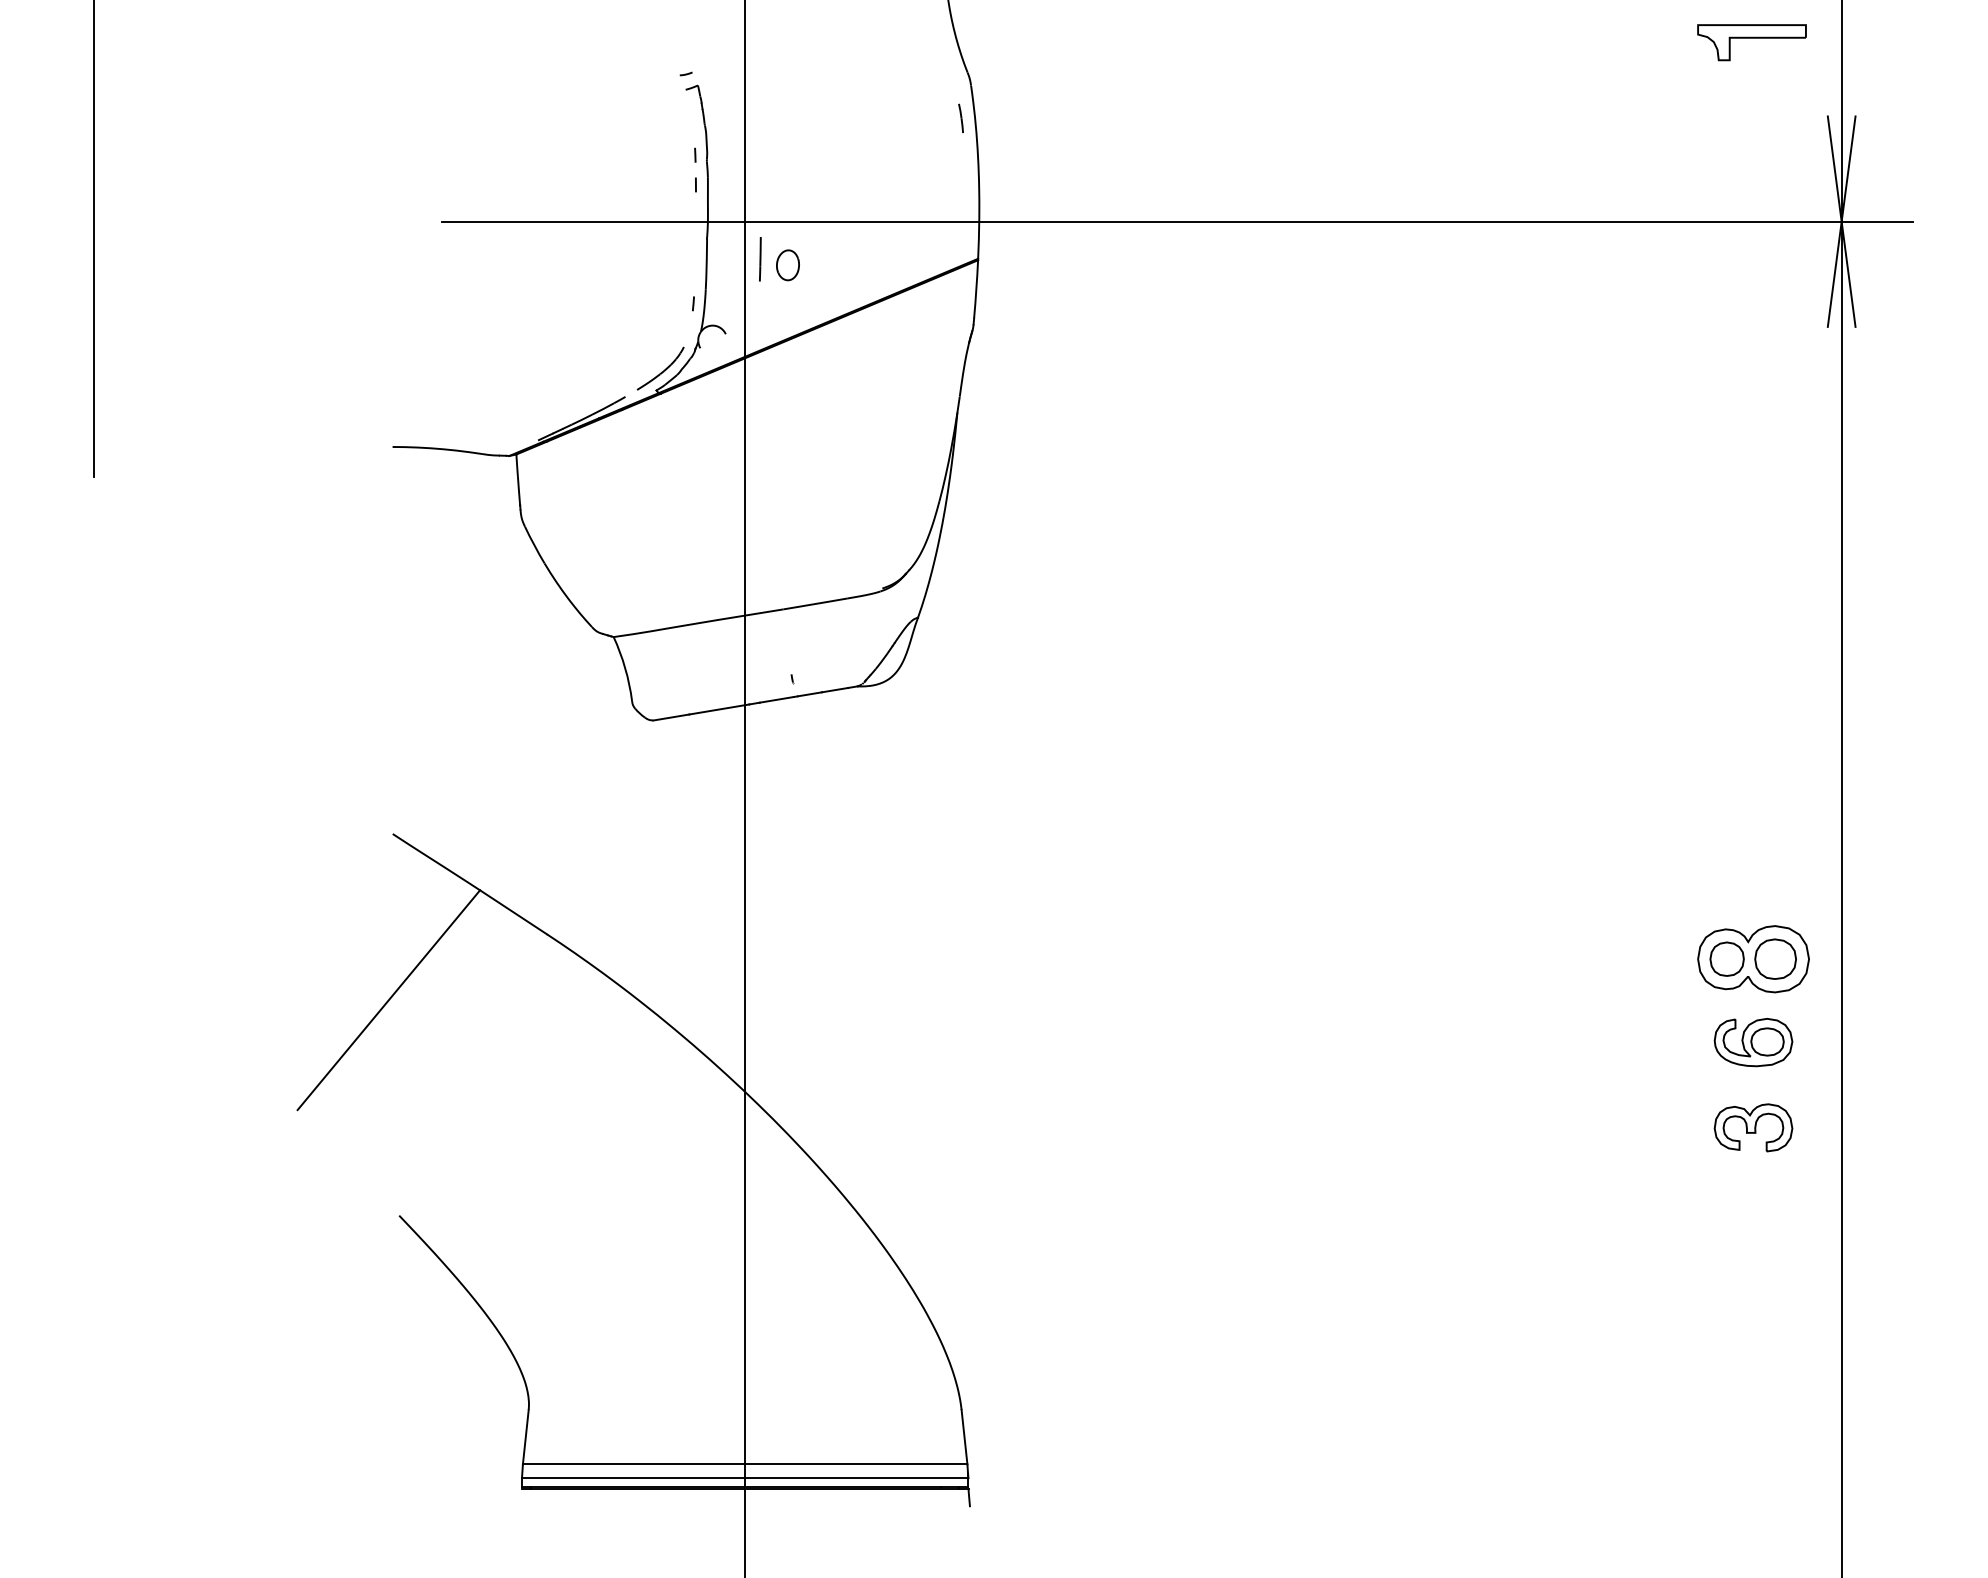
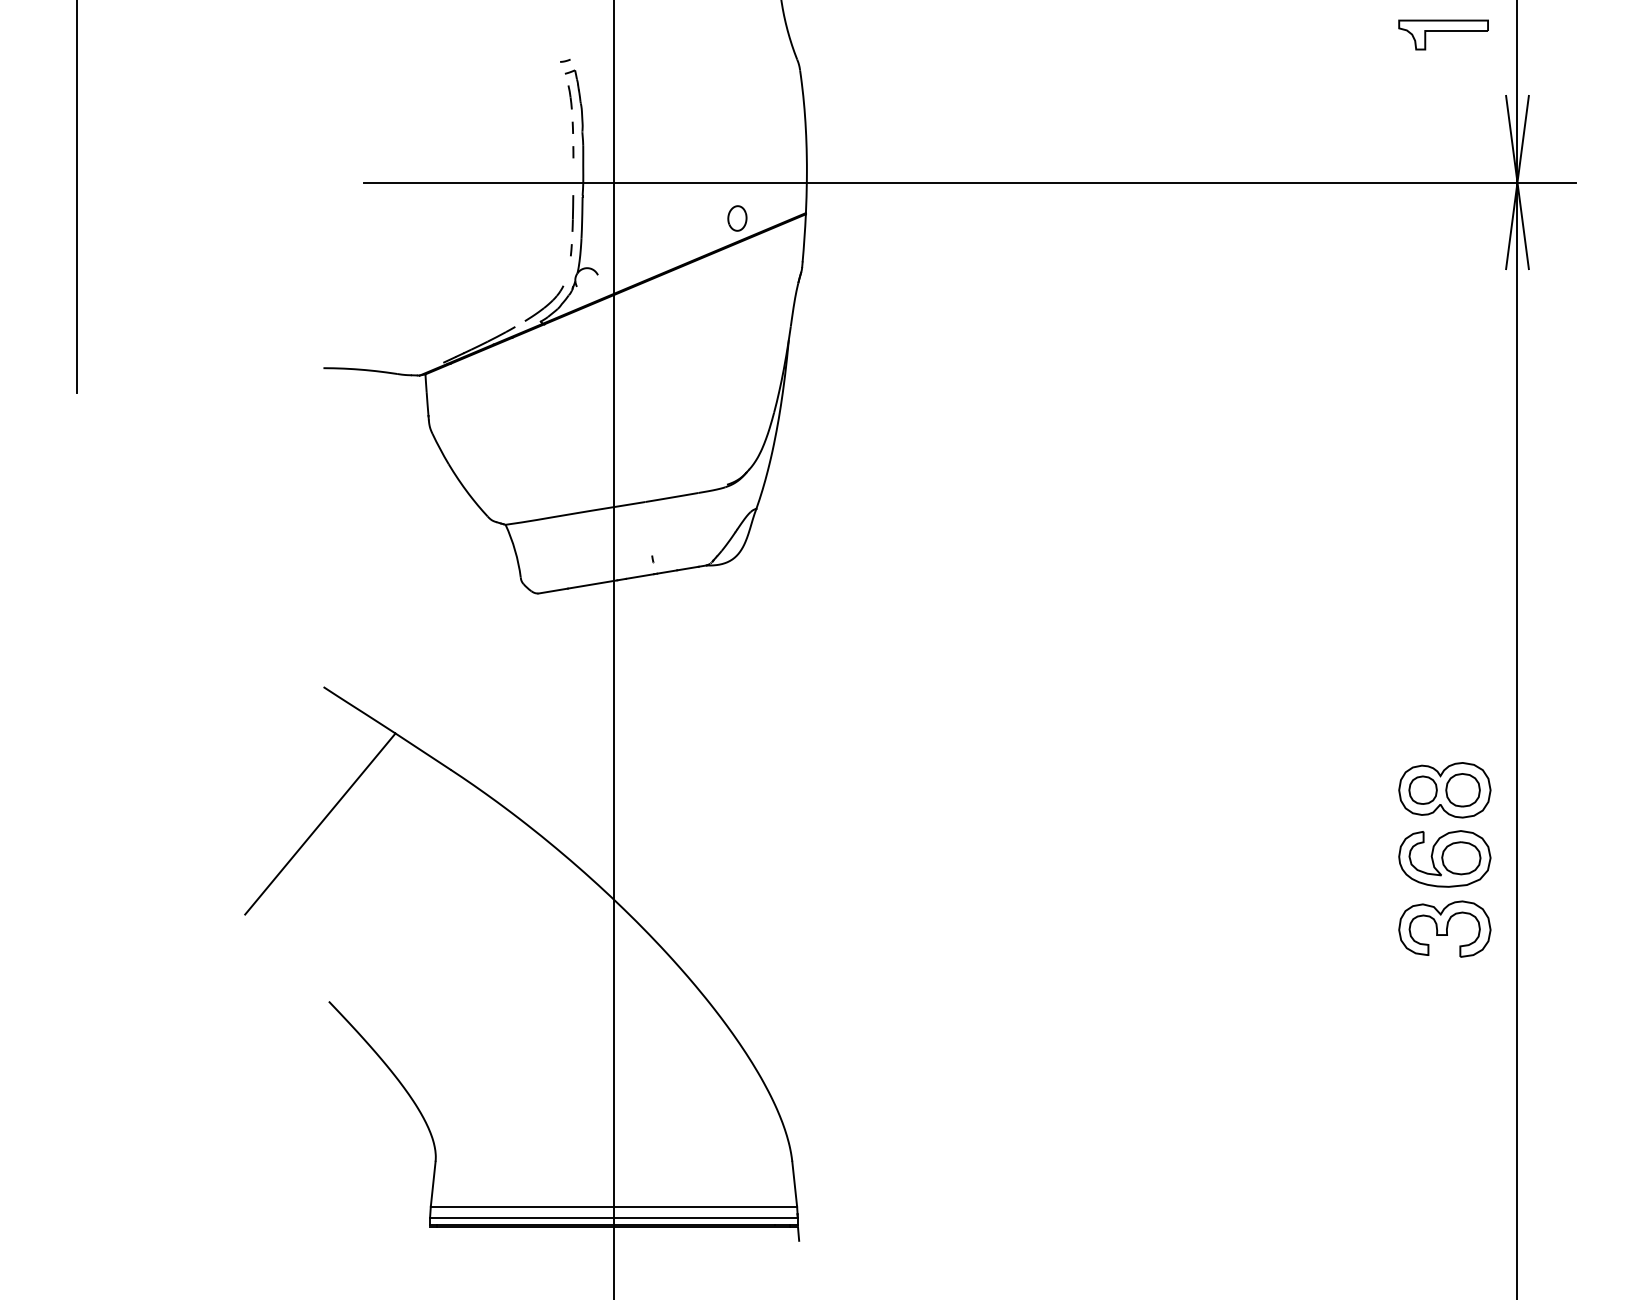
line: (960, 118) -> (569, 97), moved
line: (760, 259) -> (573, 213), moved
part: (787, 265) -> (737, 218), moved
part: (1753, 1042) -> (1444, 858), size x1.43
part: (1753, 1127) -> (1444, 928), size x1.43

